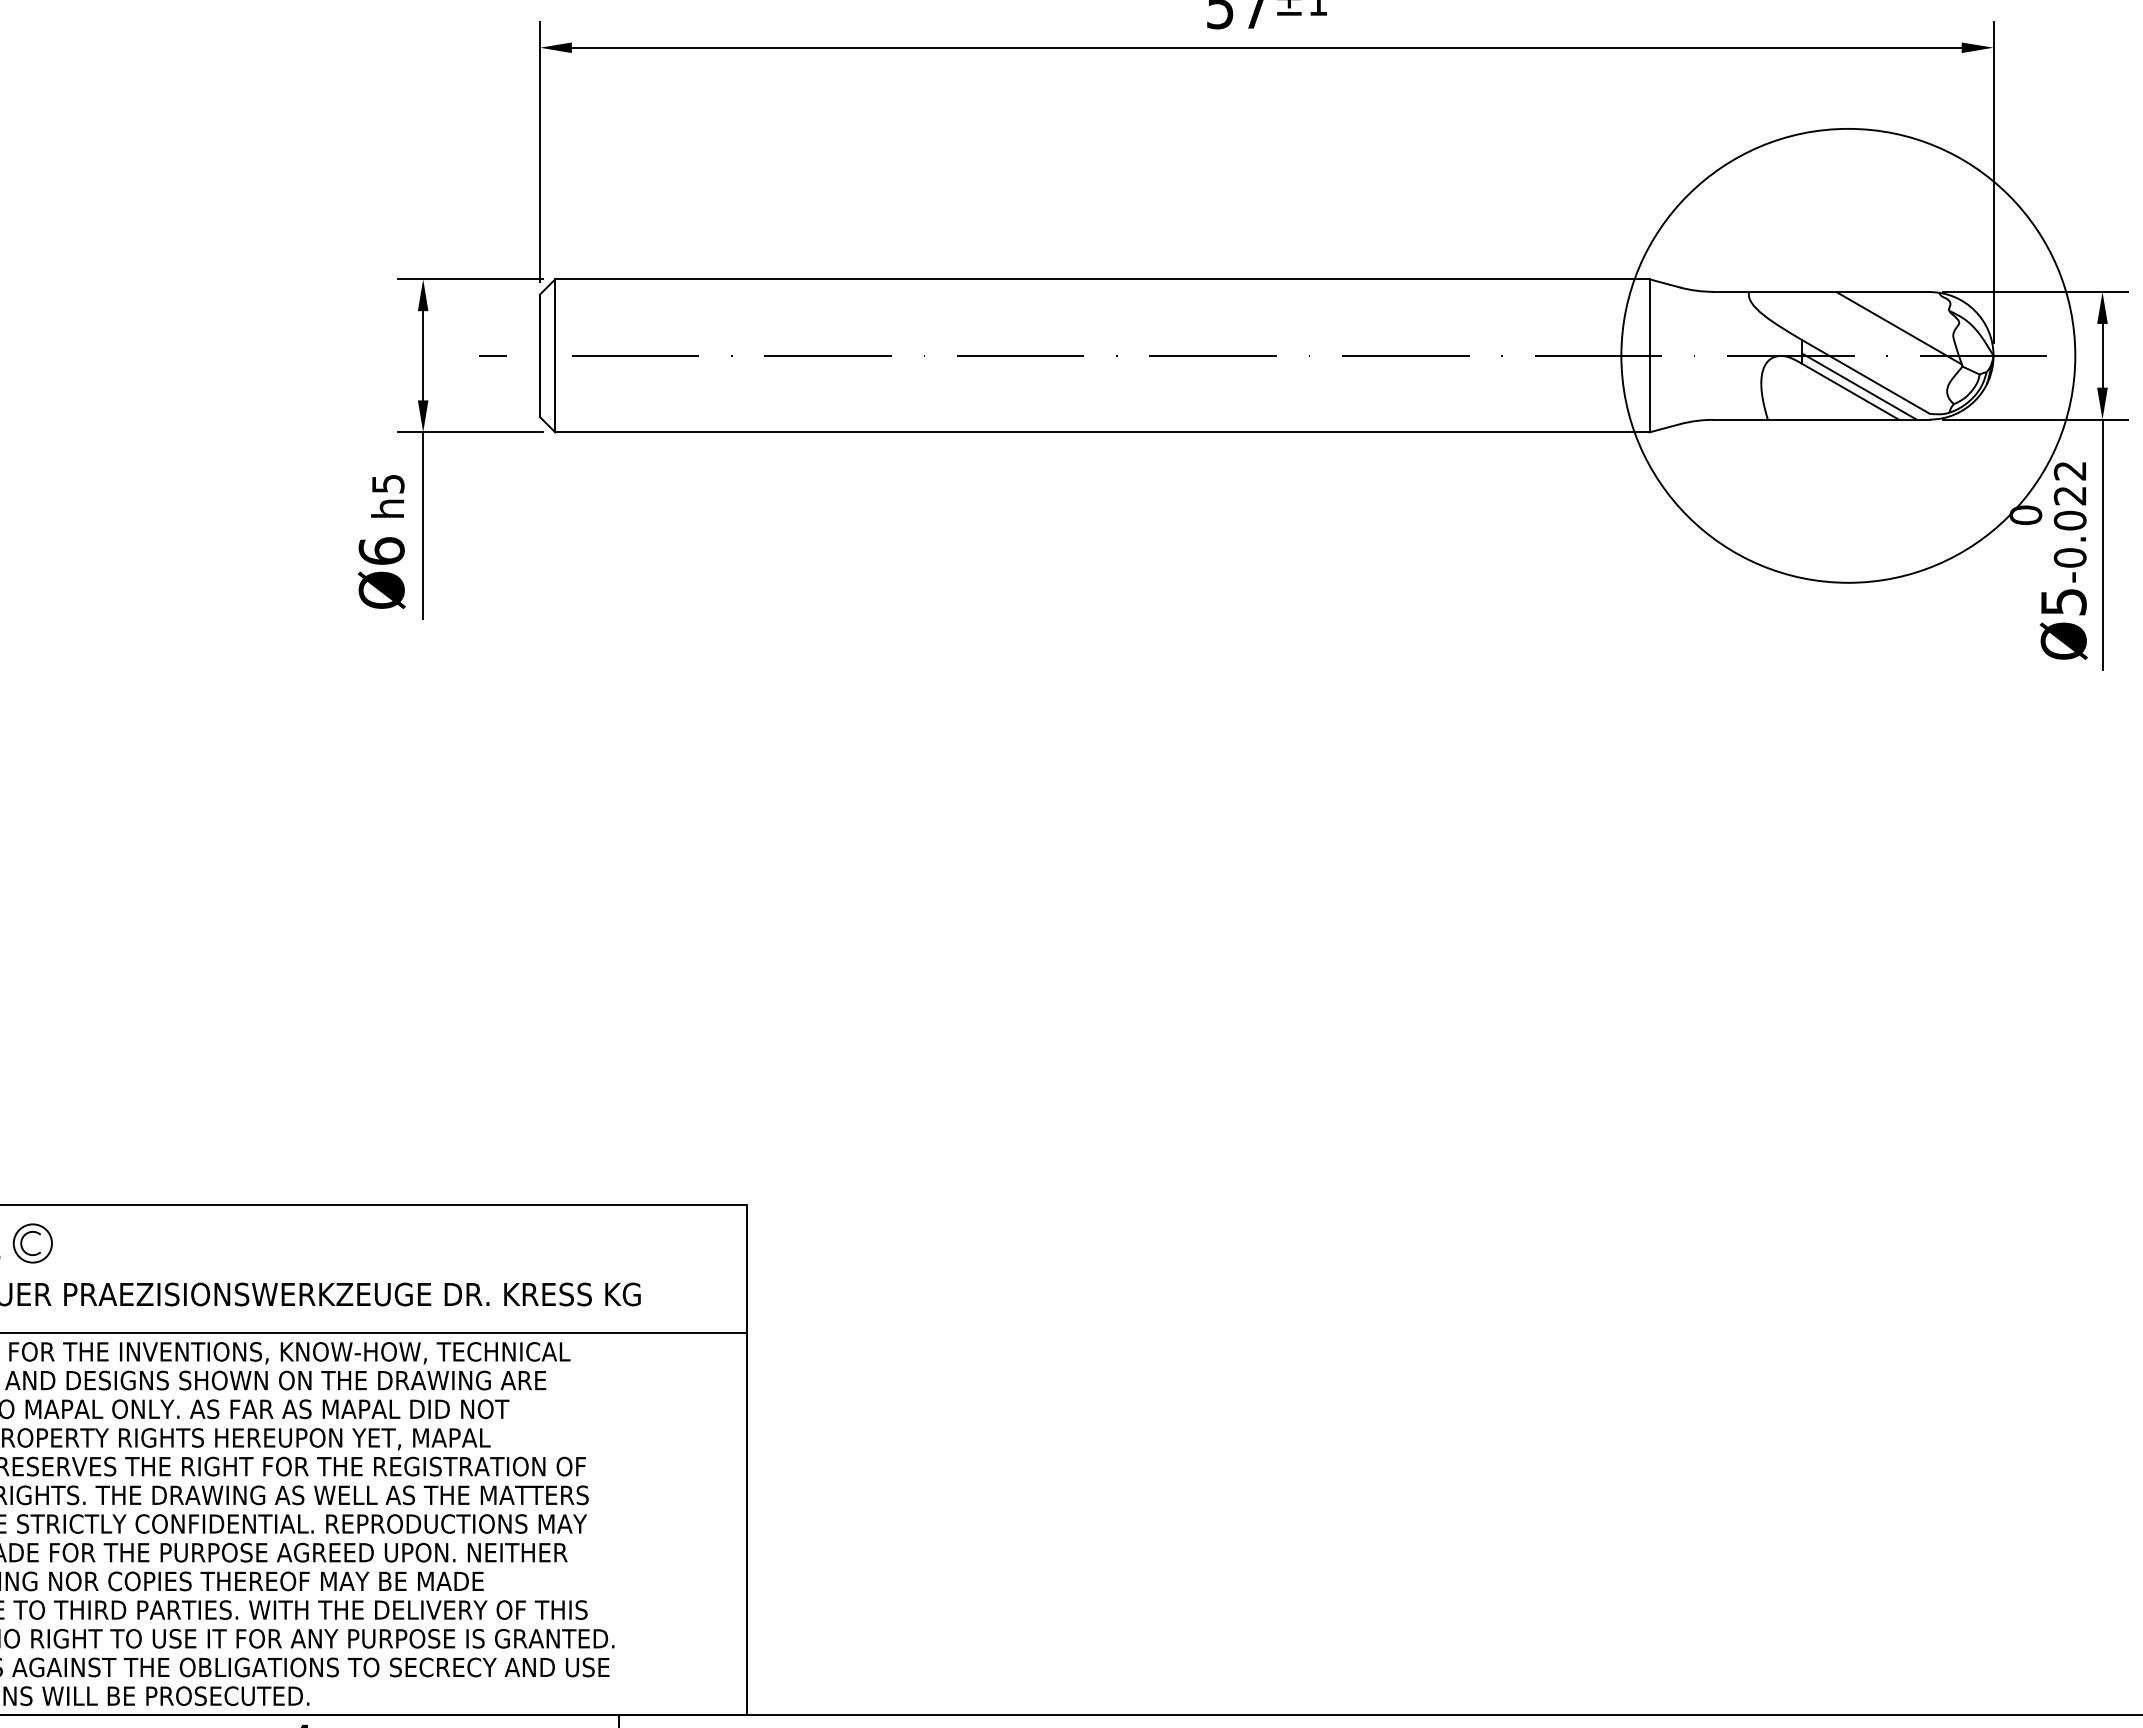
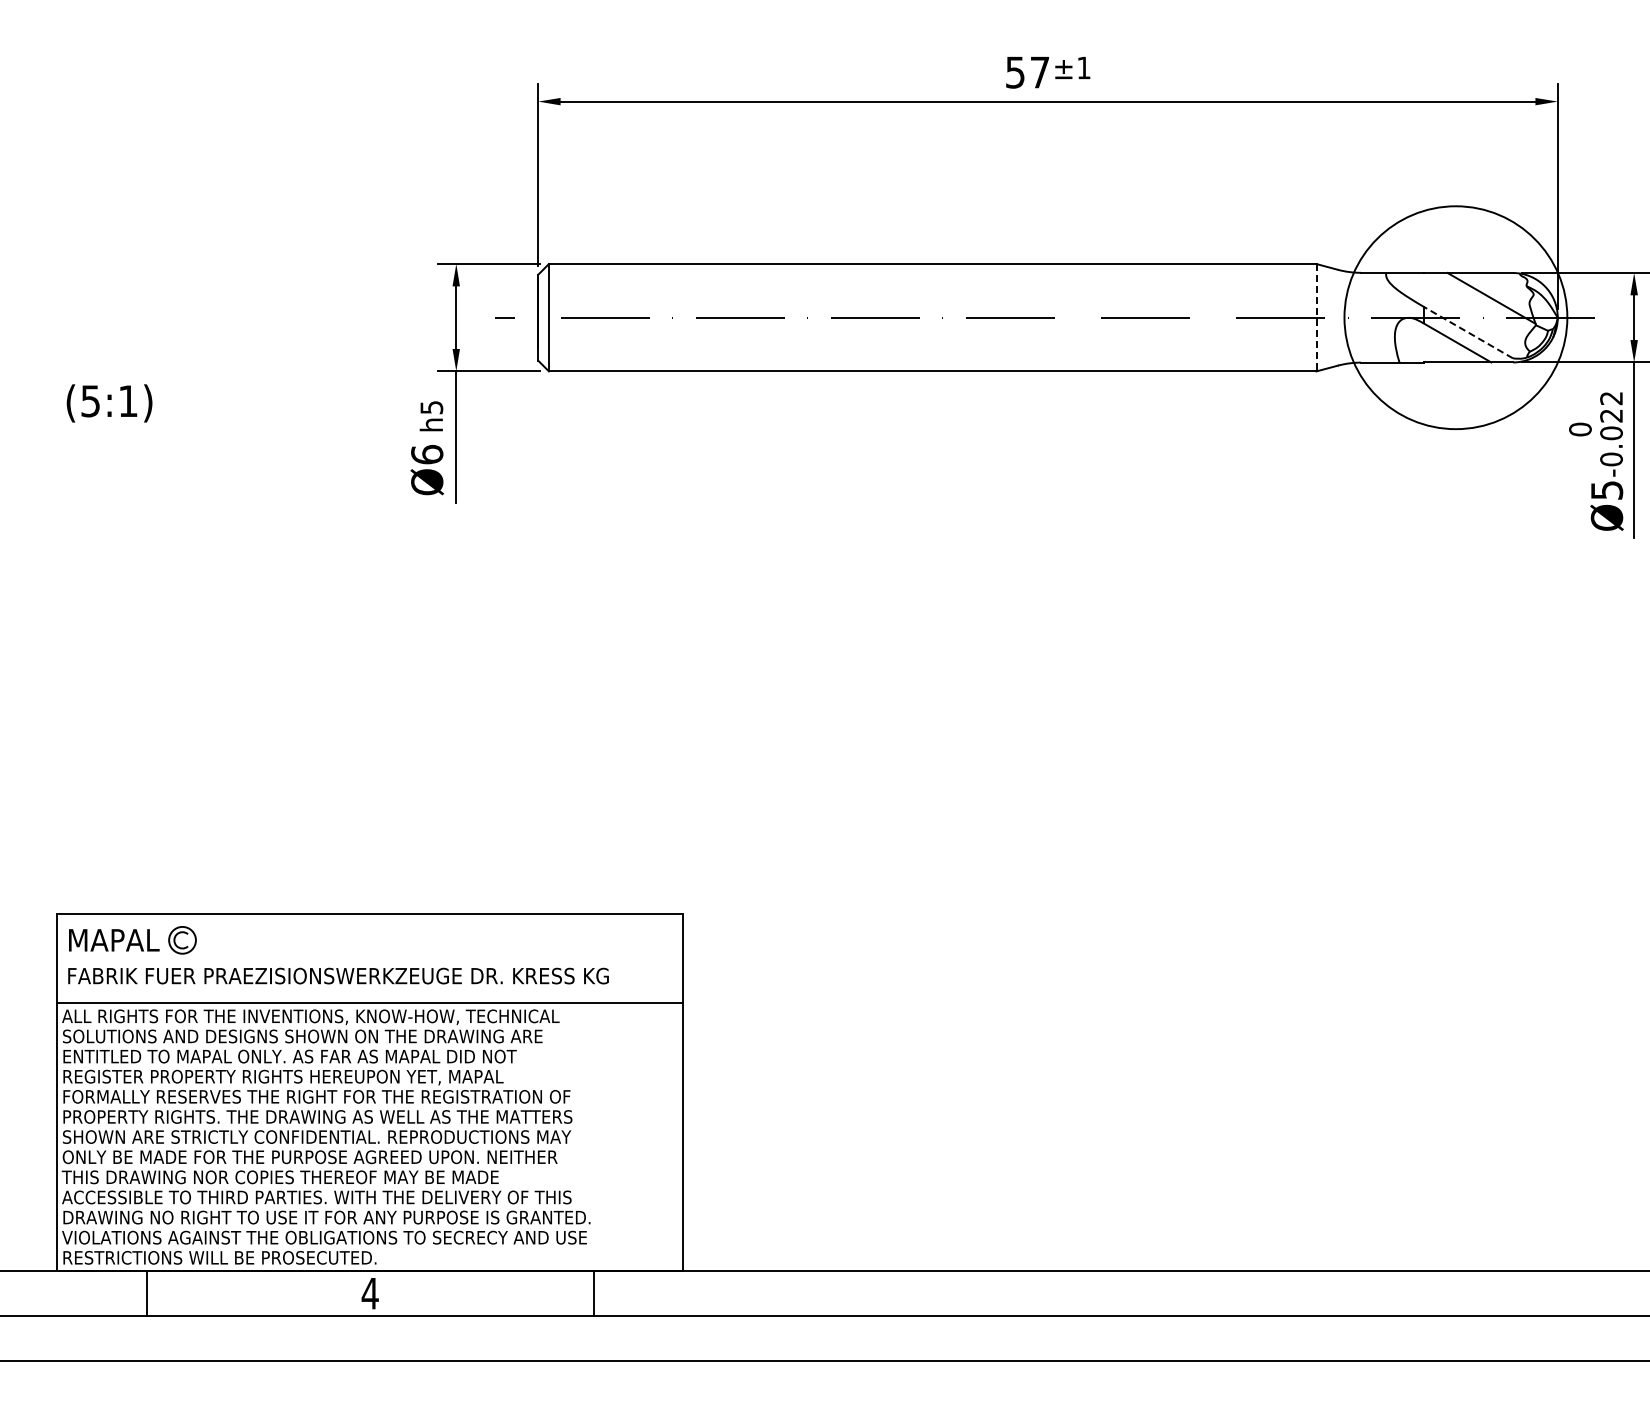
line: (1649, 355) -> (1316, 317), solid -> dashed
circle: (1847, 355) -> (1455, 317), size x0.7
line: (1866, 376) -> (1468, 332), solid -> dashed
line: (1859, 386) -> (1463, 339), removed

